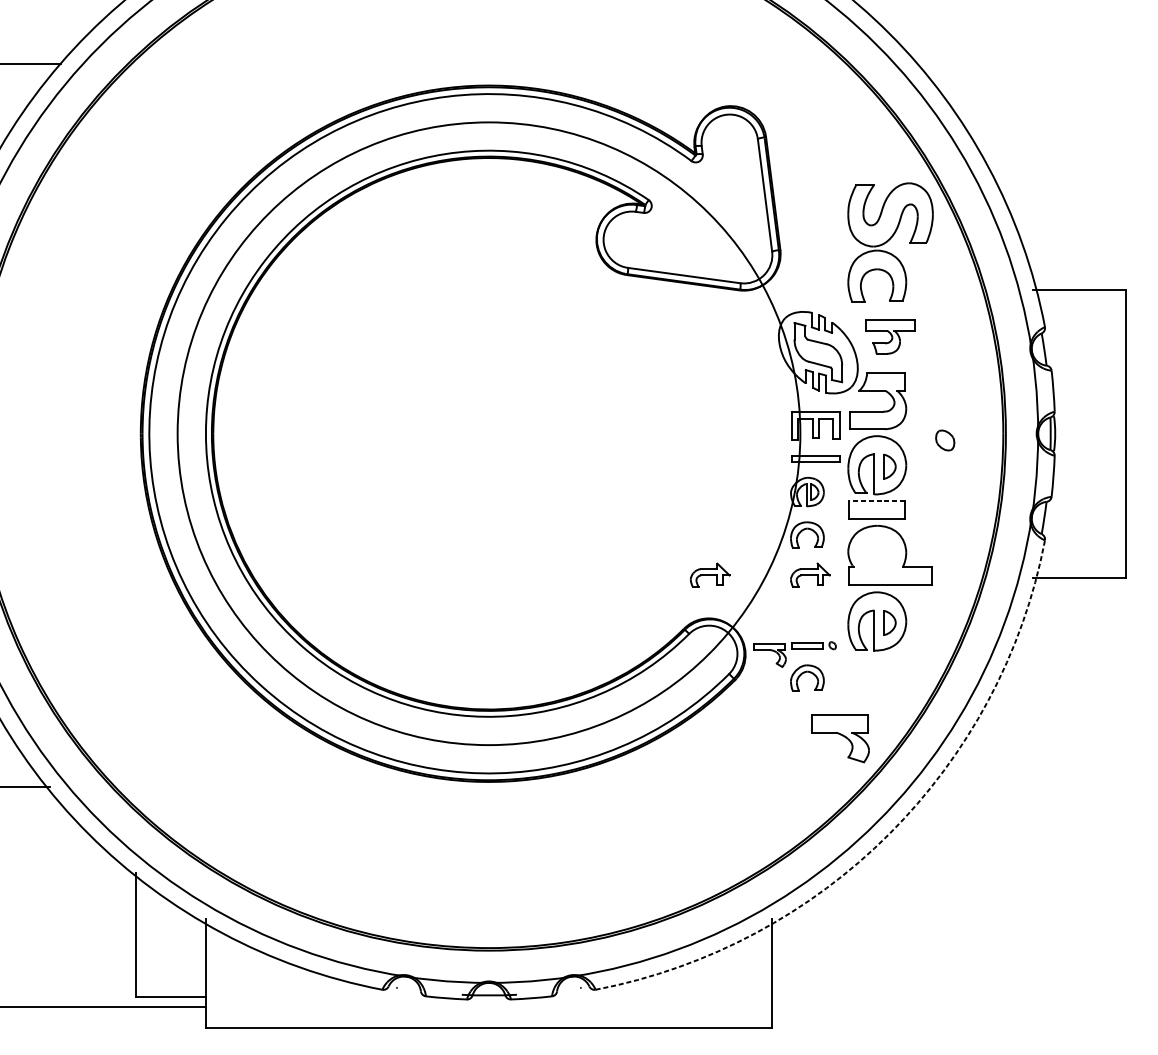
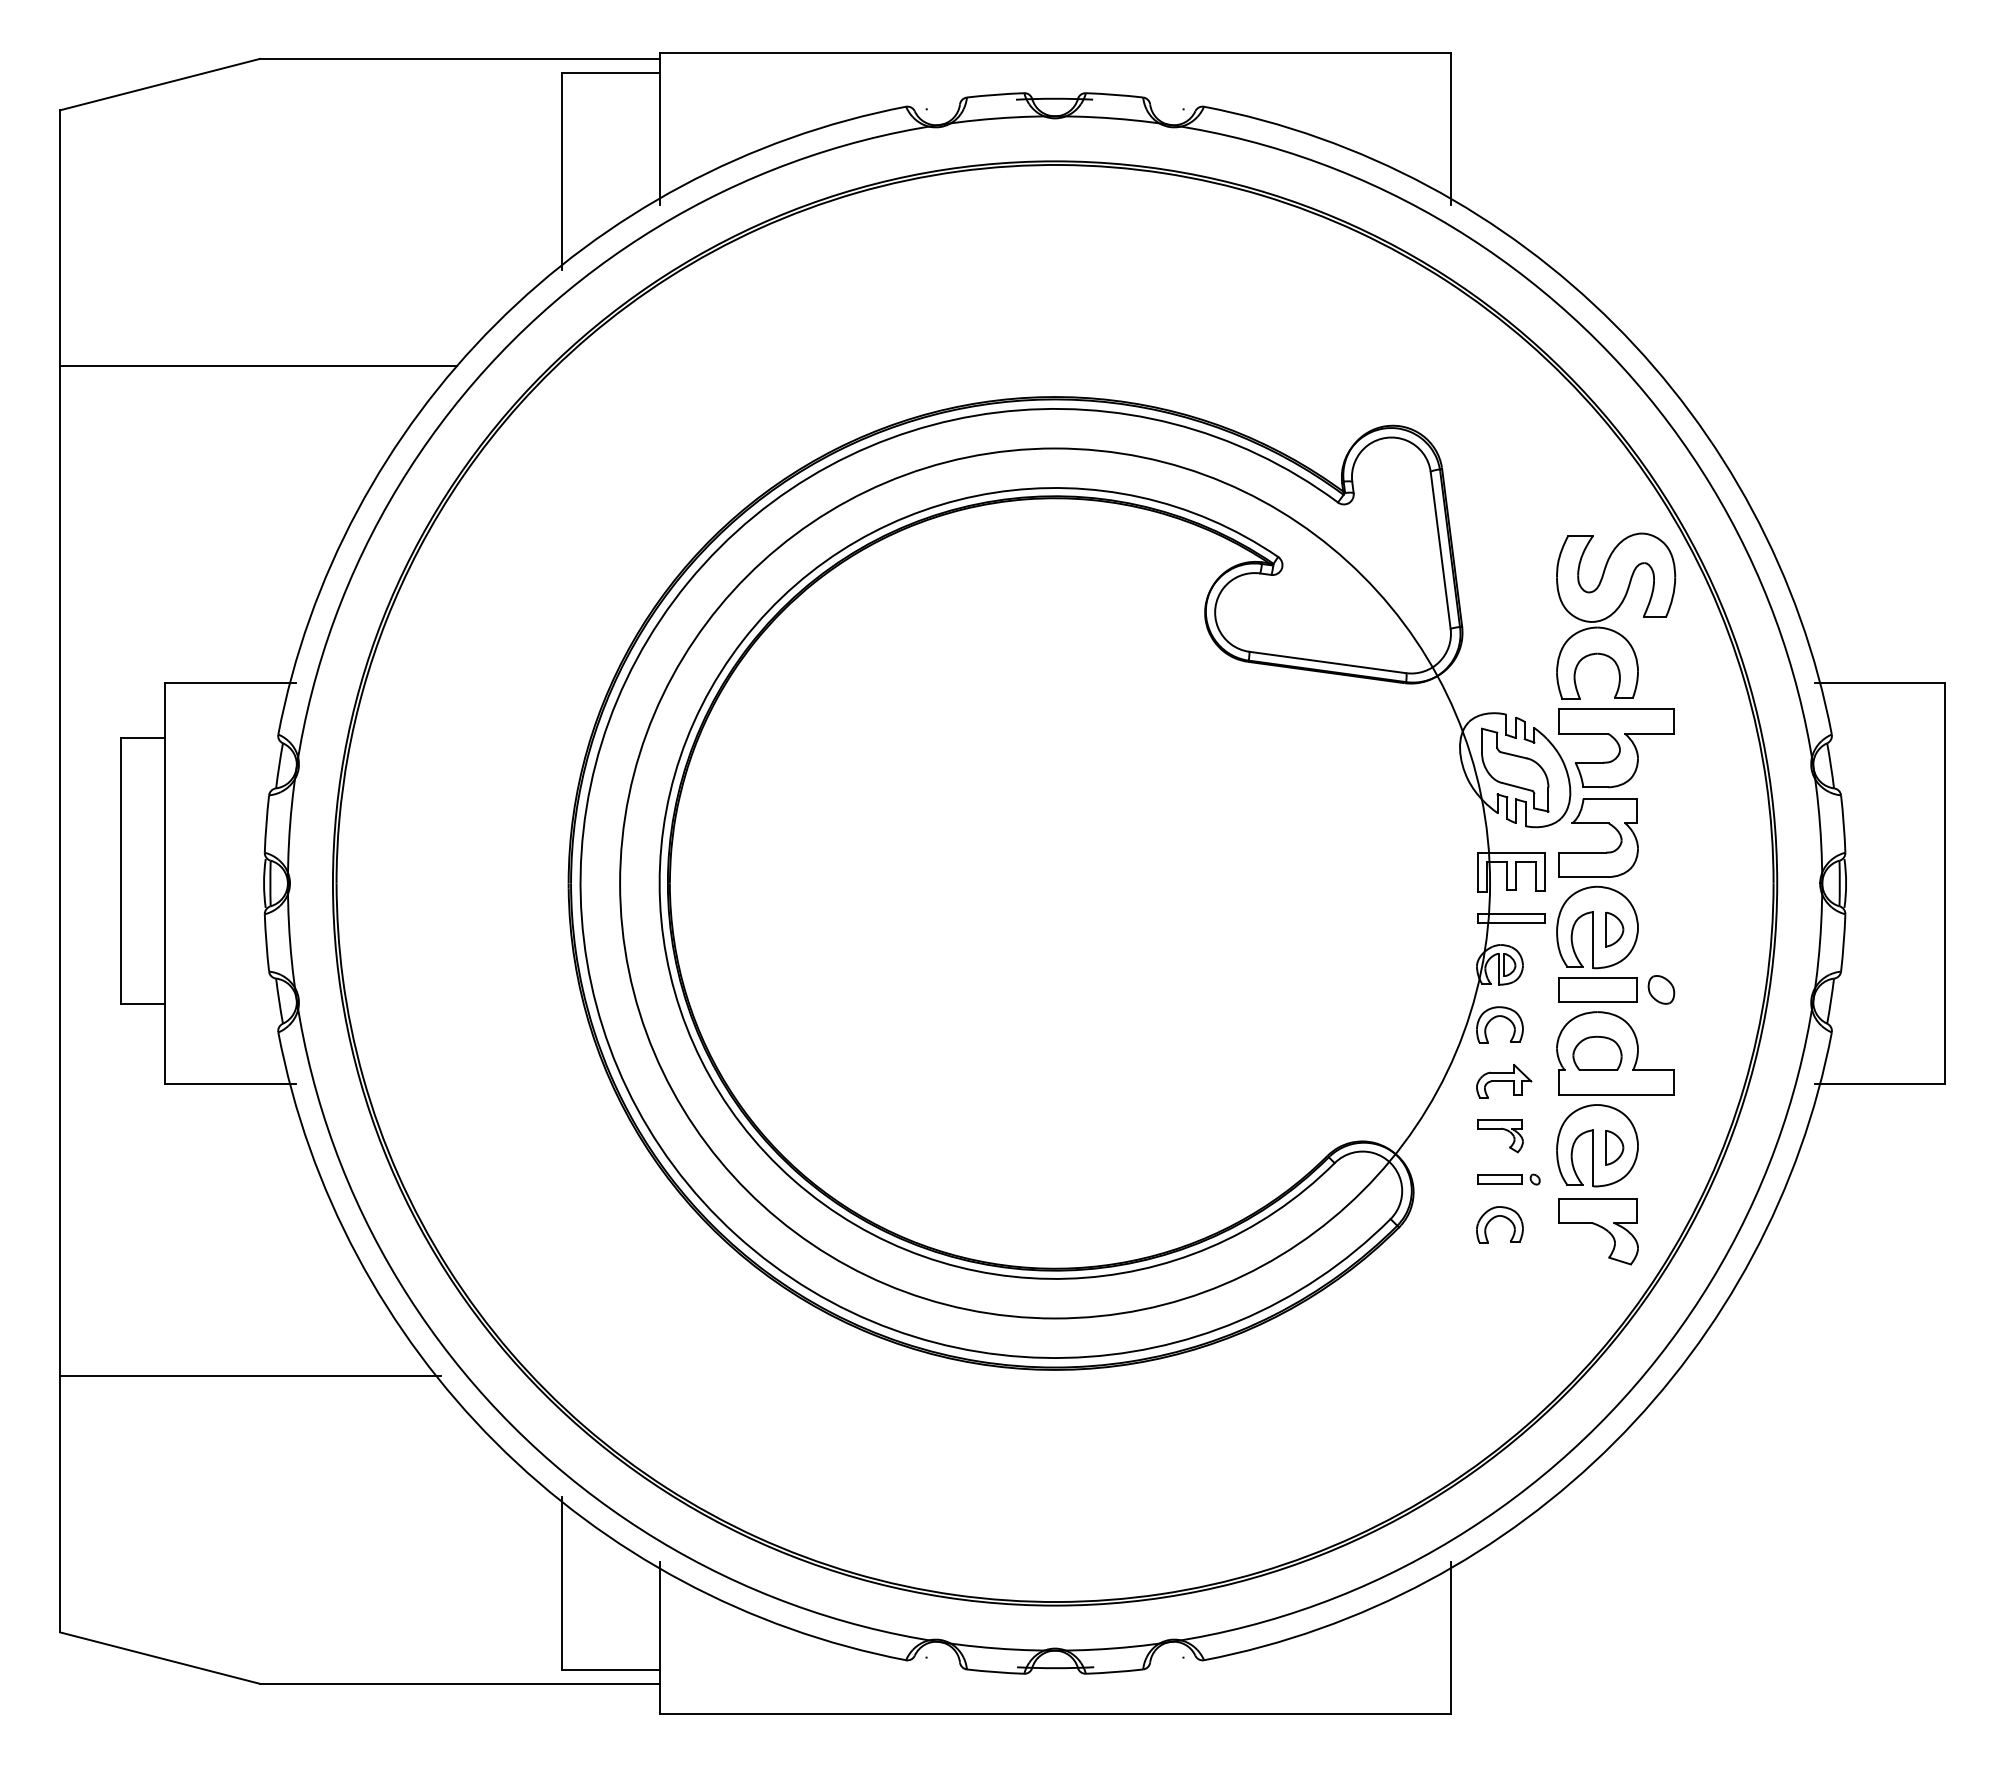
part: (890, 337) -> (1616, 748), size x1.67
part: (945, 440) -> (1661, 989), moved
line: (877, 501) -> (1597, 977), dashed -> solid
part: (877, 555) -> (1597, 1053), added
part: (710, 575) -> (1364, 1081), removed
part: (769, 650) -> (1500, 1129), moved
part: (840, 738) -> (1598, 1231), moved
arc: (889, 833) -> (1614, 1442), dashed -> solid

